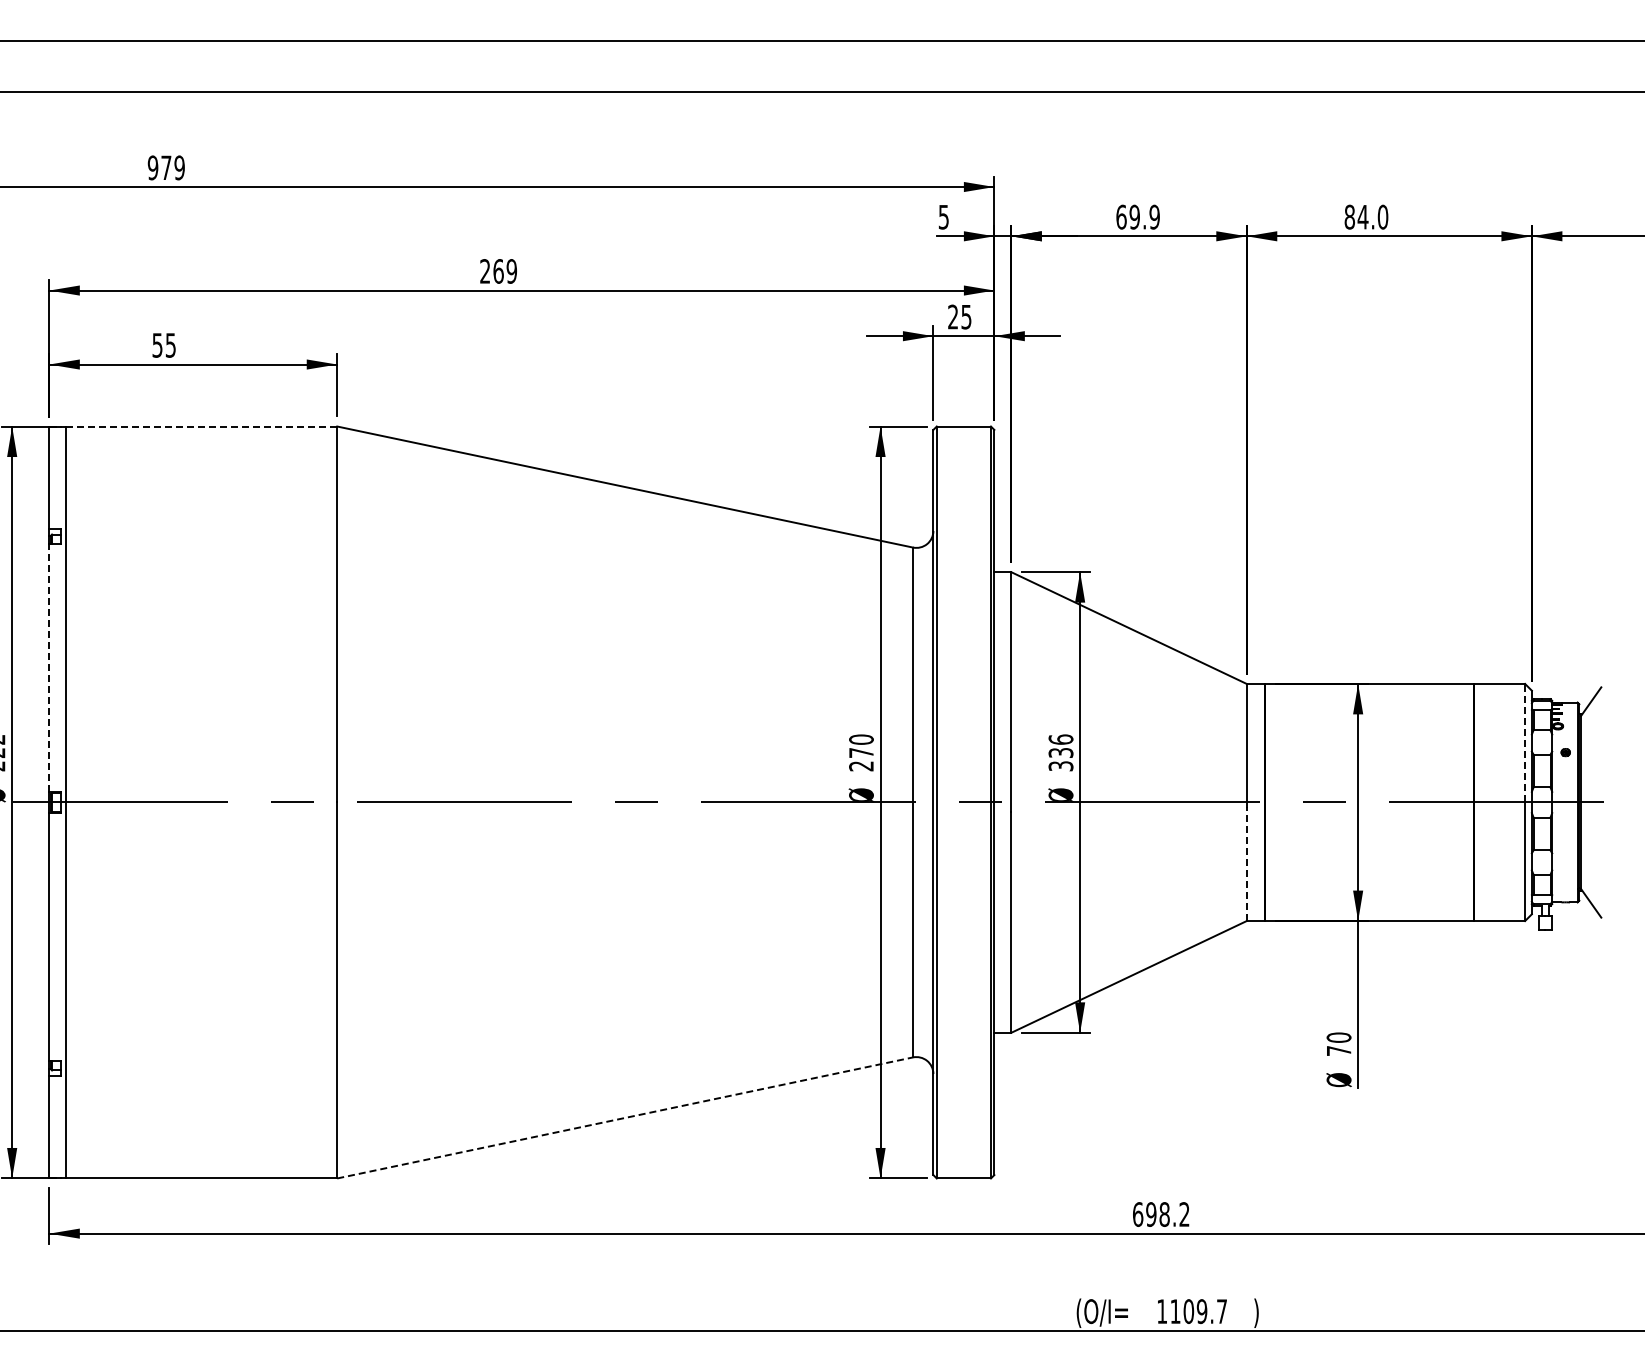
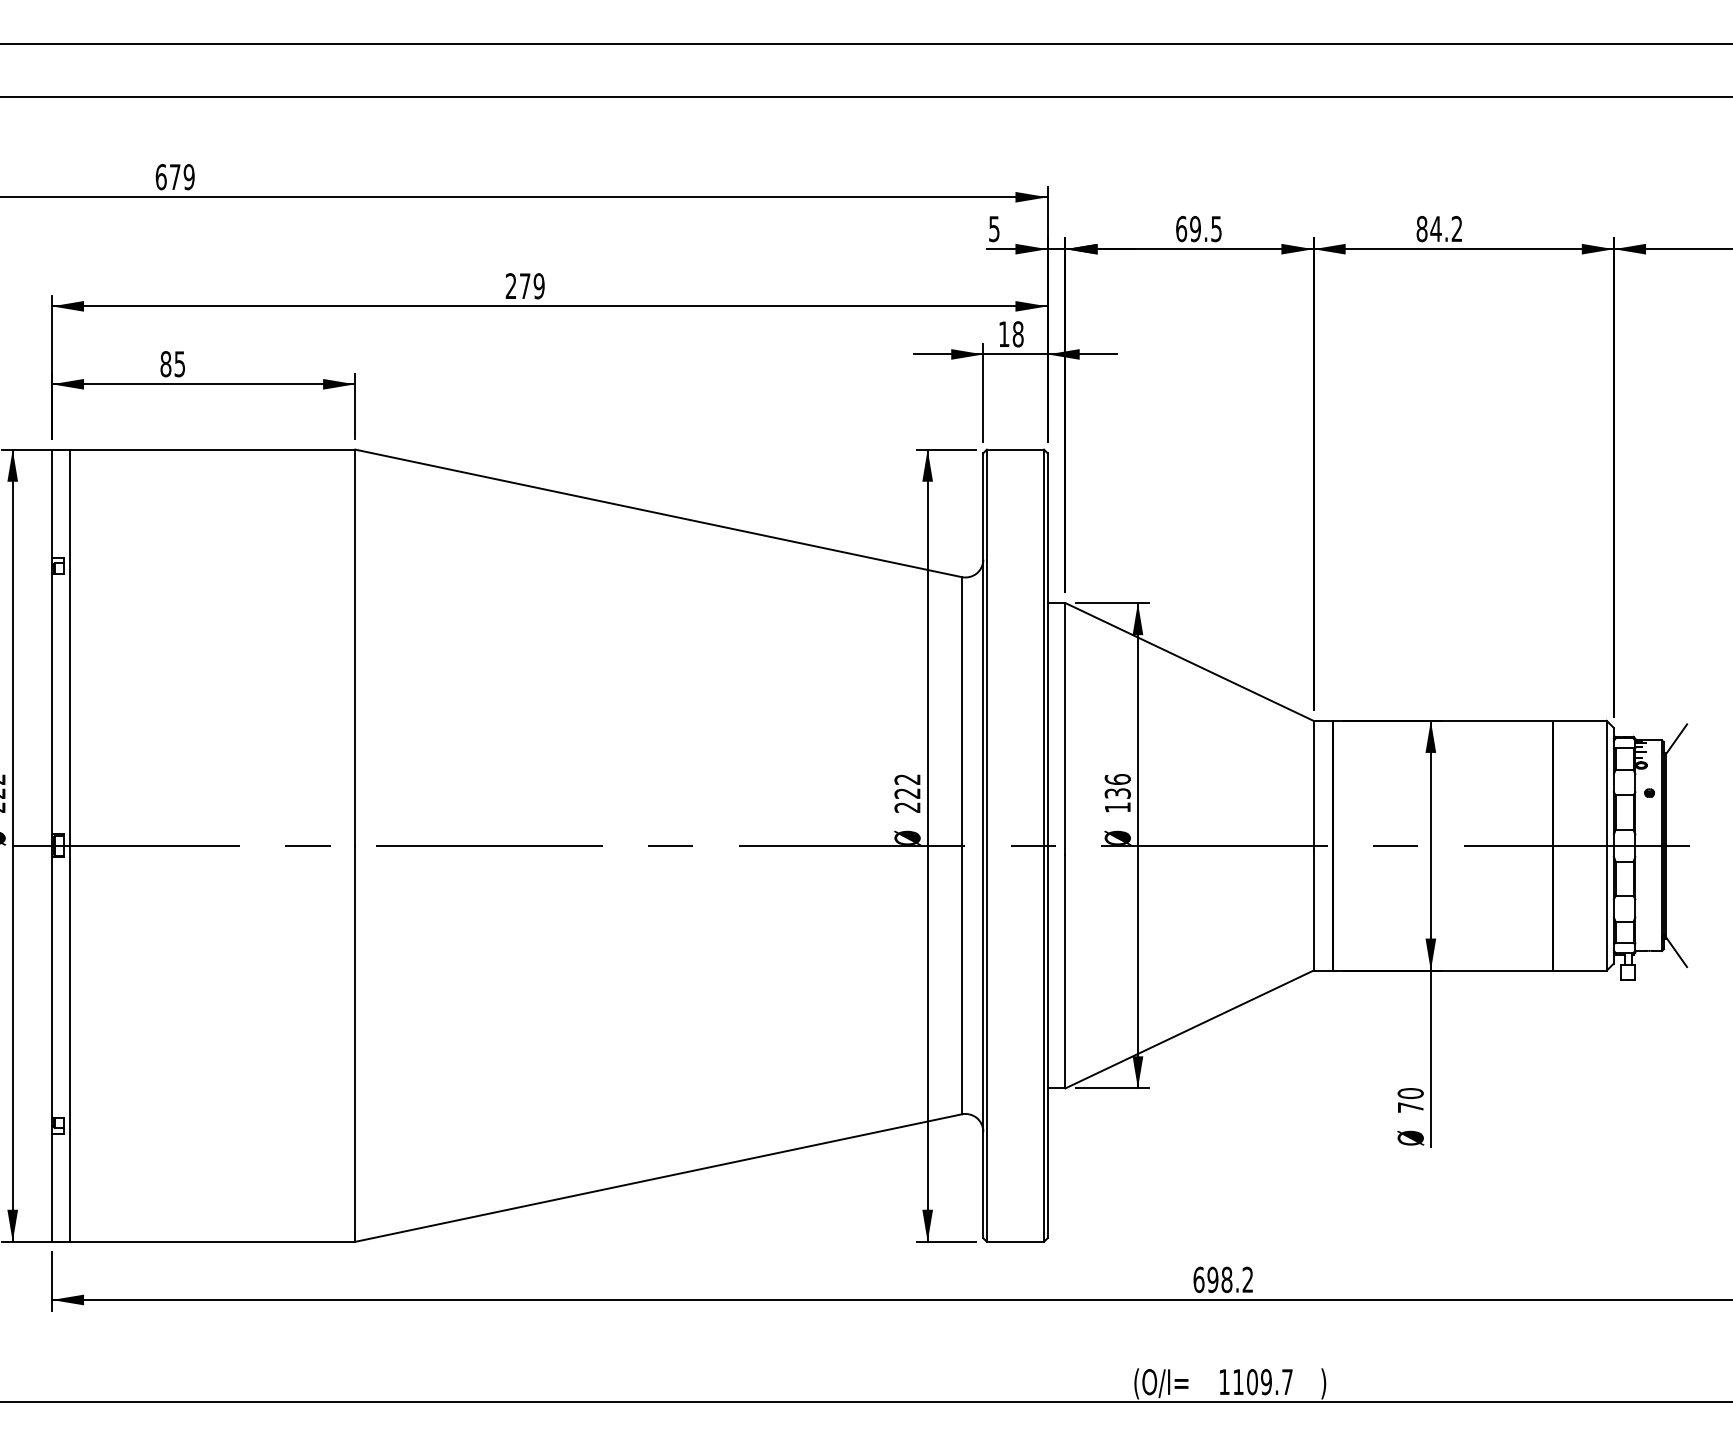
text: (152, 167) -> (160, 176), 979 -> 679
text: (1154, 216) -> (1216, 228), 69.9 -> 69.5
text: (1382, 216) -> (1456, 228), 84.0 -> 84.2
text: (498, 271) -> (525, 286), 269 -> 279
text: (959, 316) -> (1010, 333), 25 -> 18
text: (157, 345) -> (165, 364), 55 -> 85
line: (201, 426) -> (212, 449), dashed -> solid
line: (49, 668) -> (52, 704), dashed -> solid
line: (1525, 742) -> (1607, 782), dashed -> solid
text: (861, 746) -> (907, 786), 270 -> 222
text: (1060, 766) -> (1117, 807), 336 -> 136
line: (1246, 864) -> (1313, 911), dashed -> solid
line: (625, 1117) -> (658, 1177), dashed -> solid

